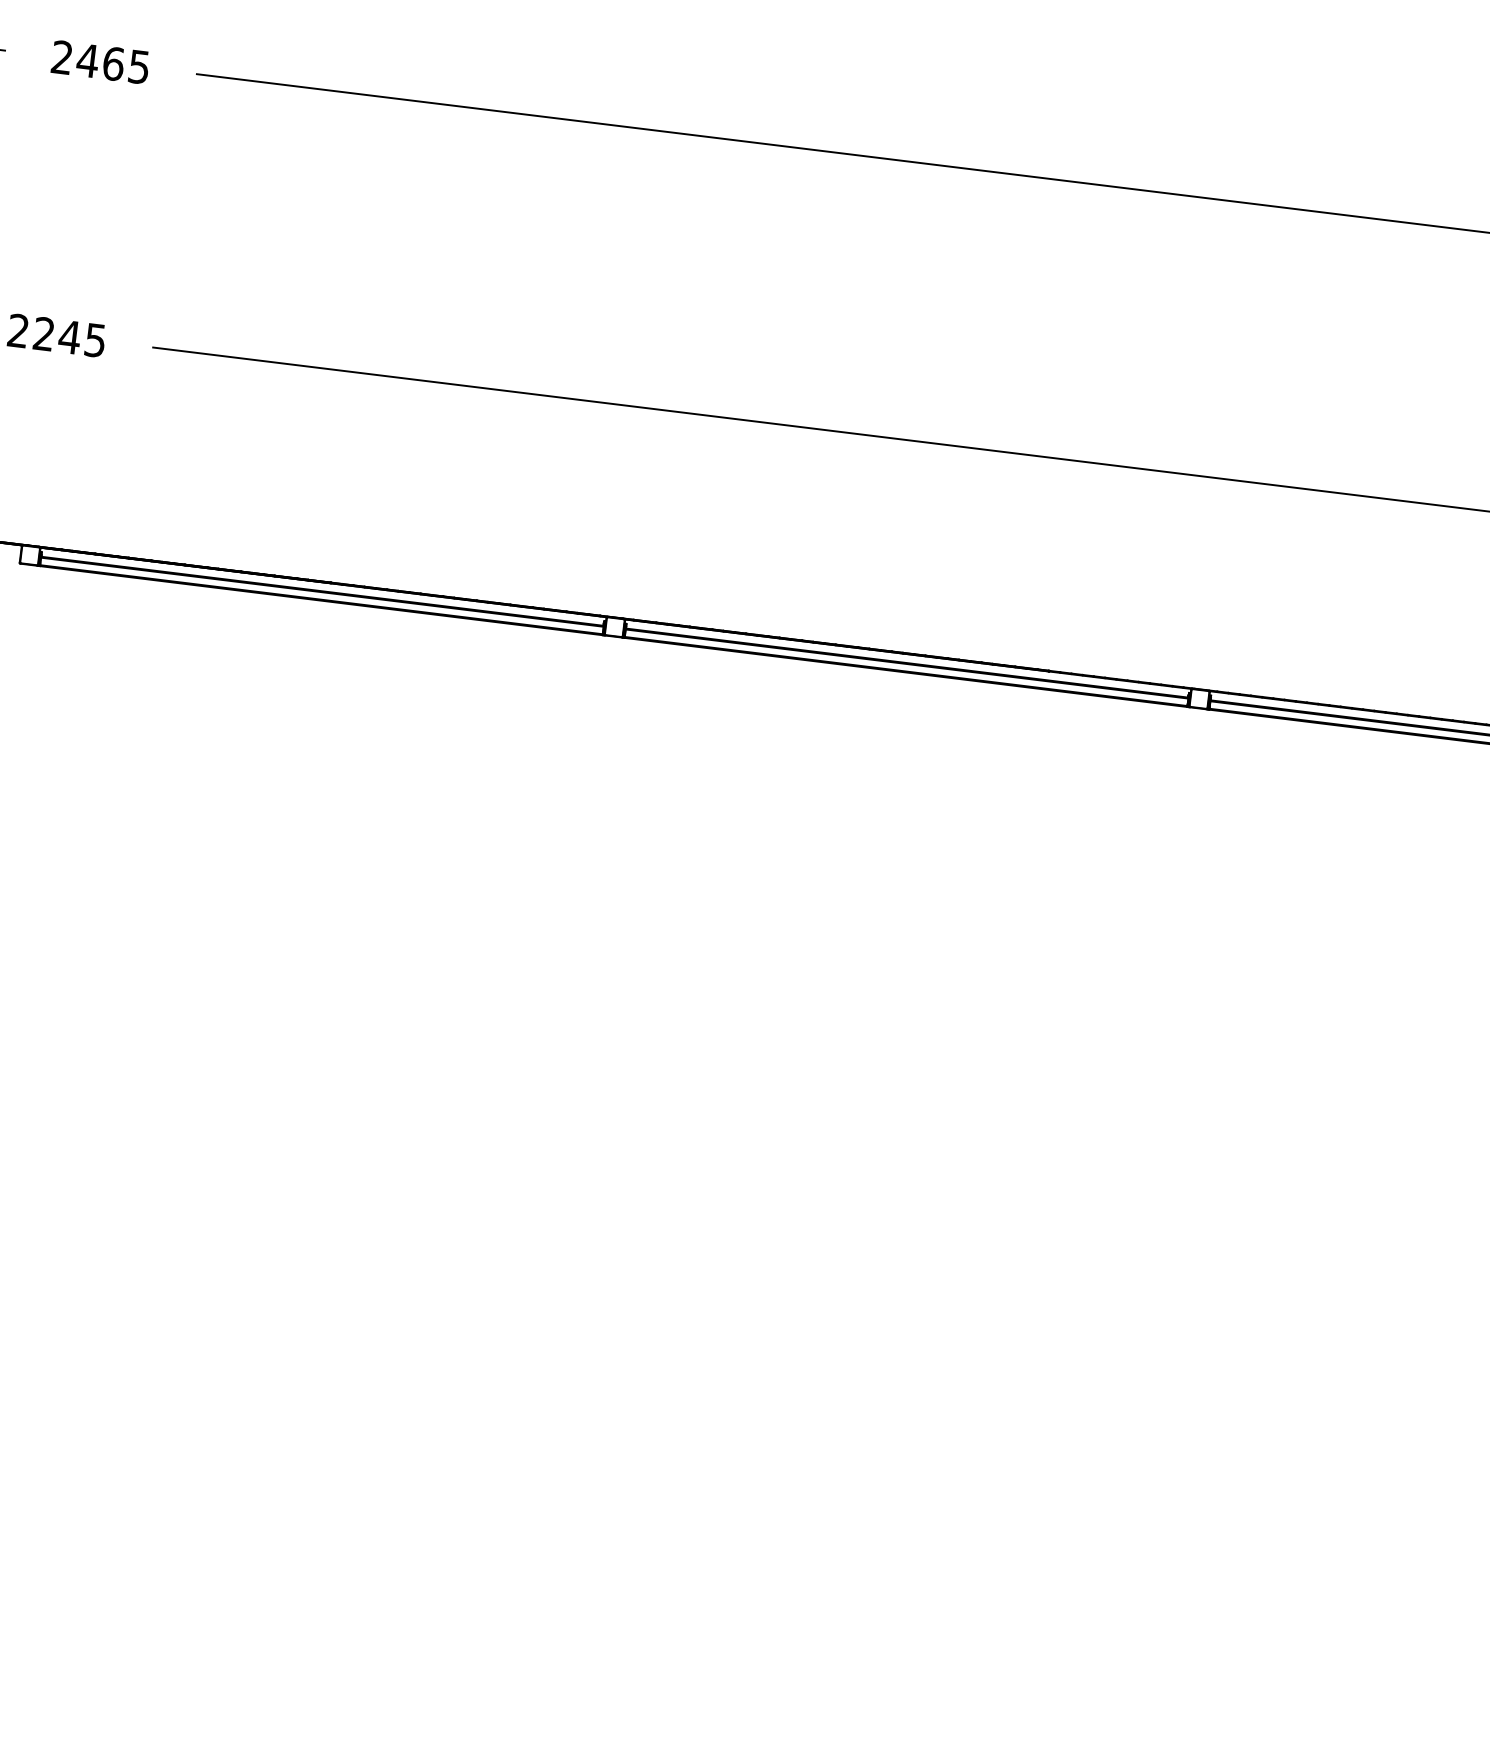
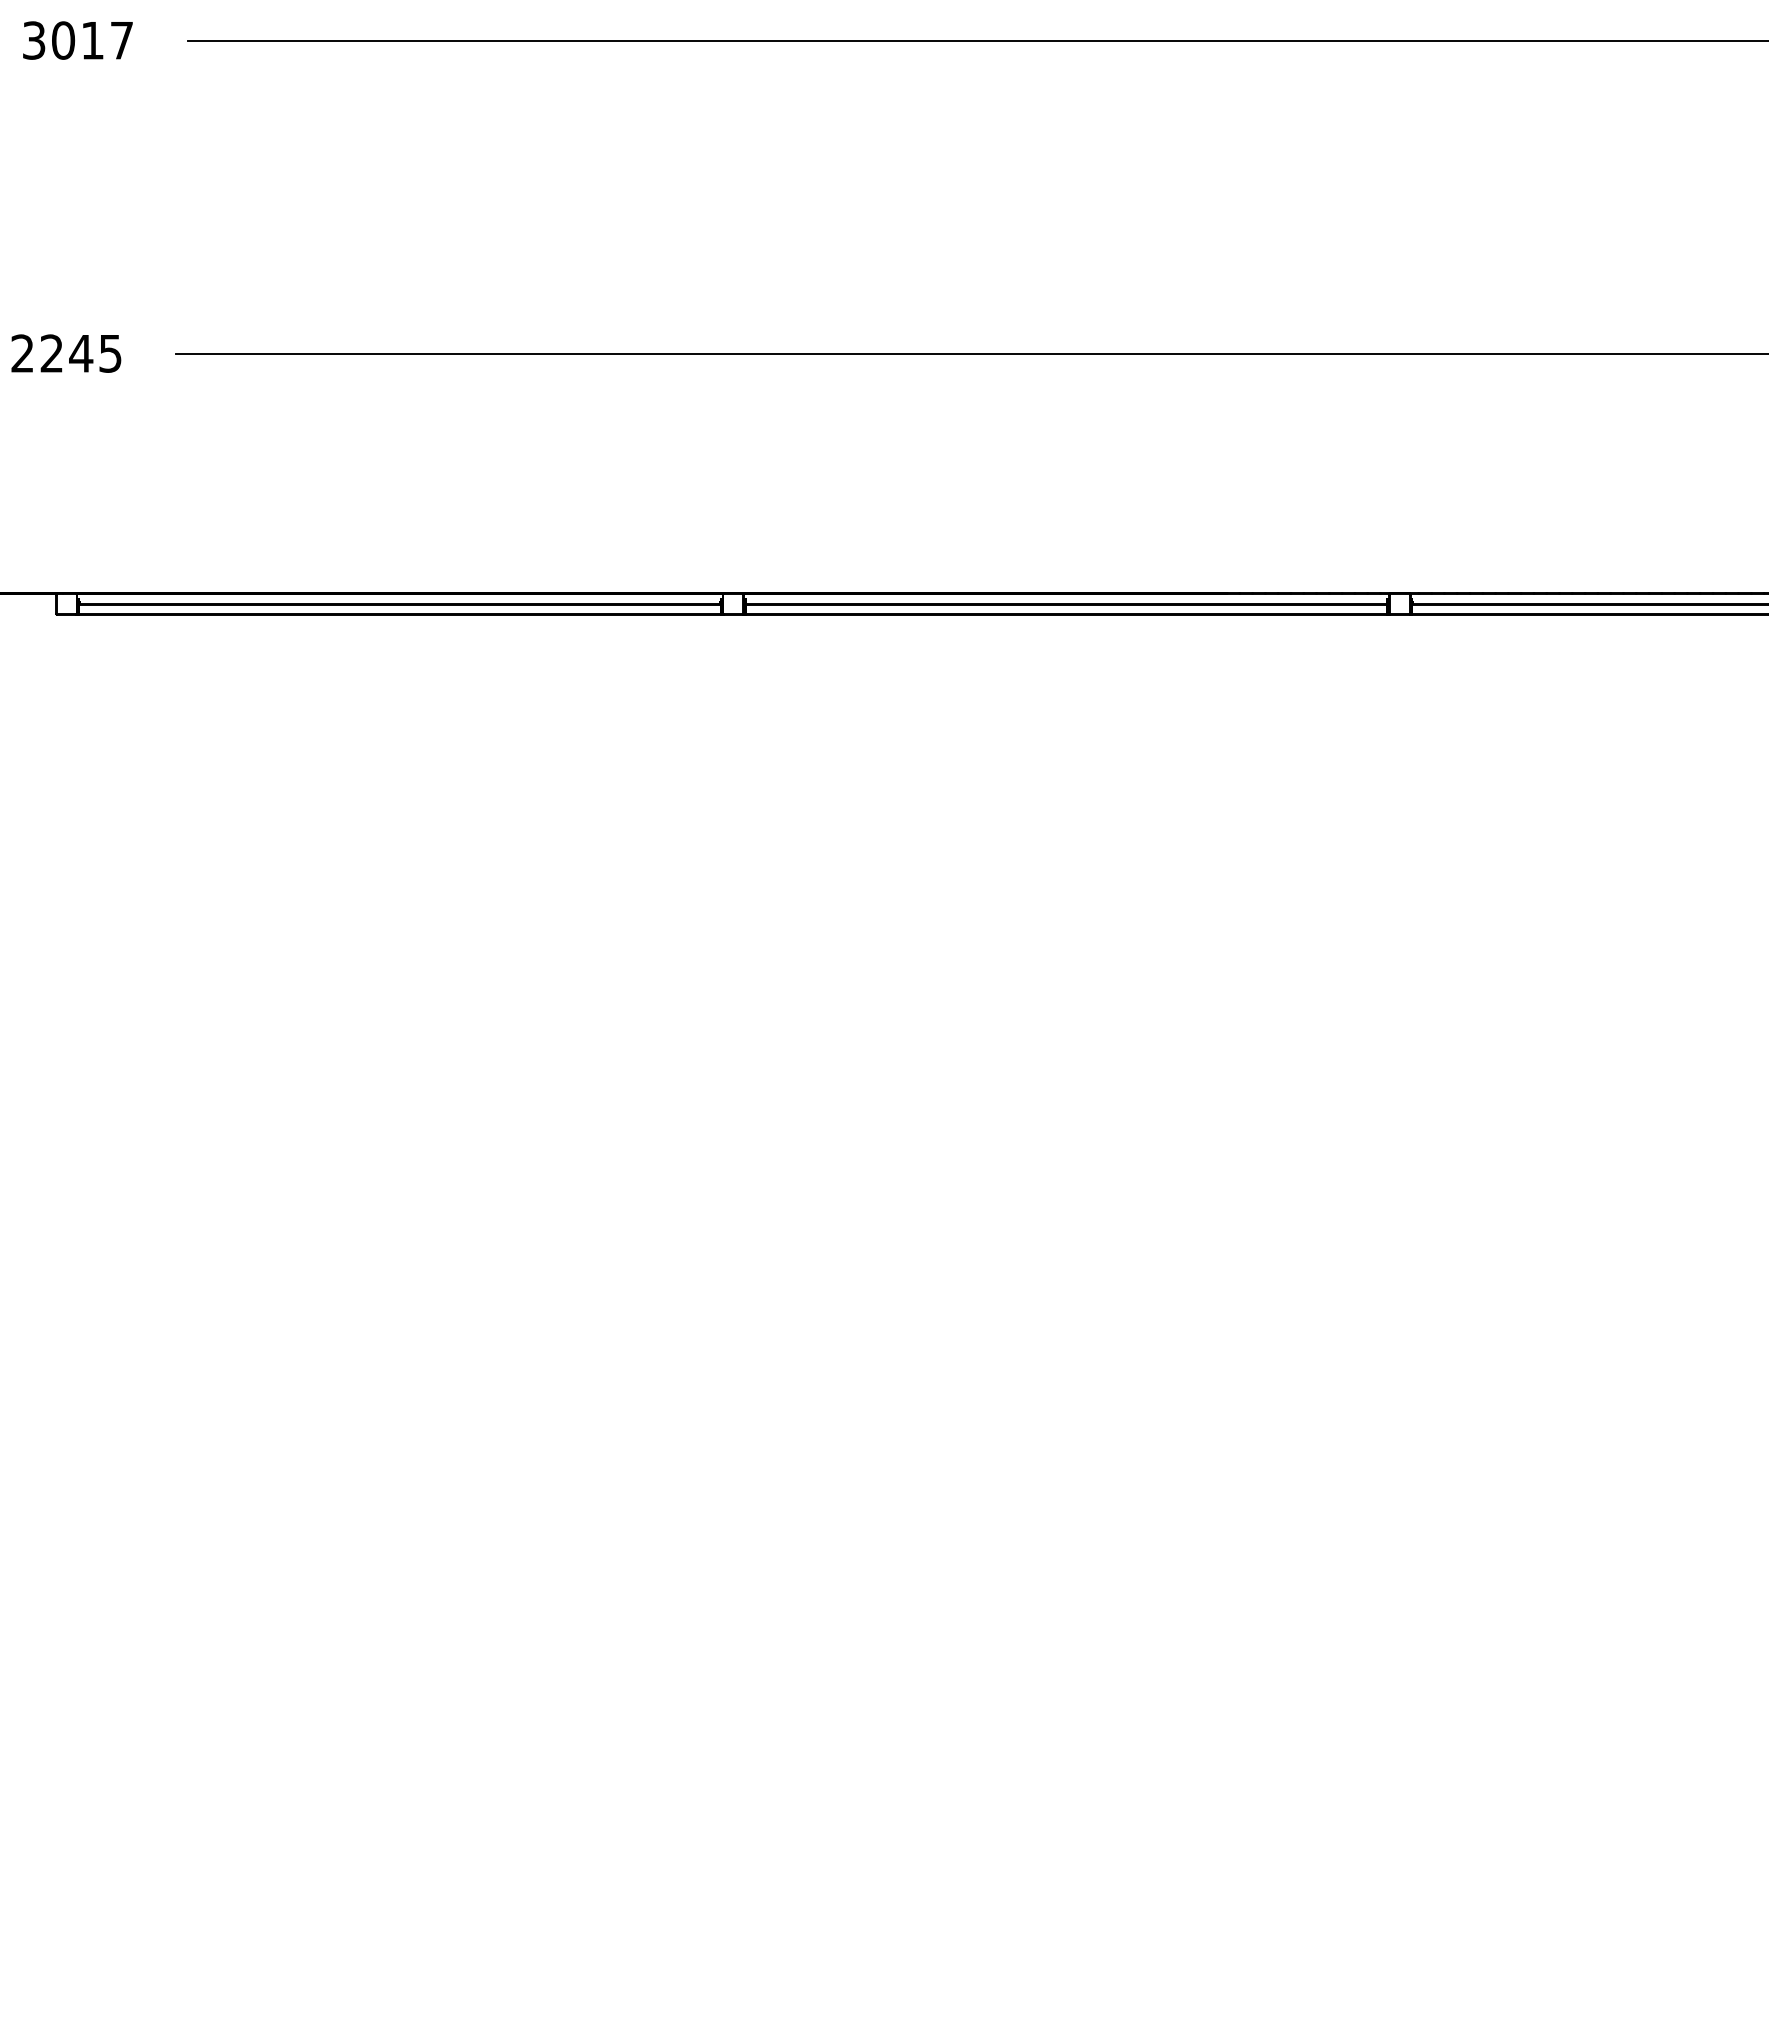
text: (100, 62) -> (77, 40), 2465 -> 3017

